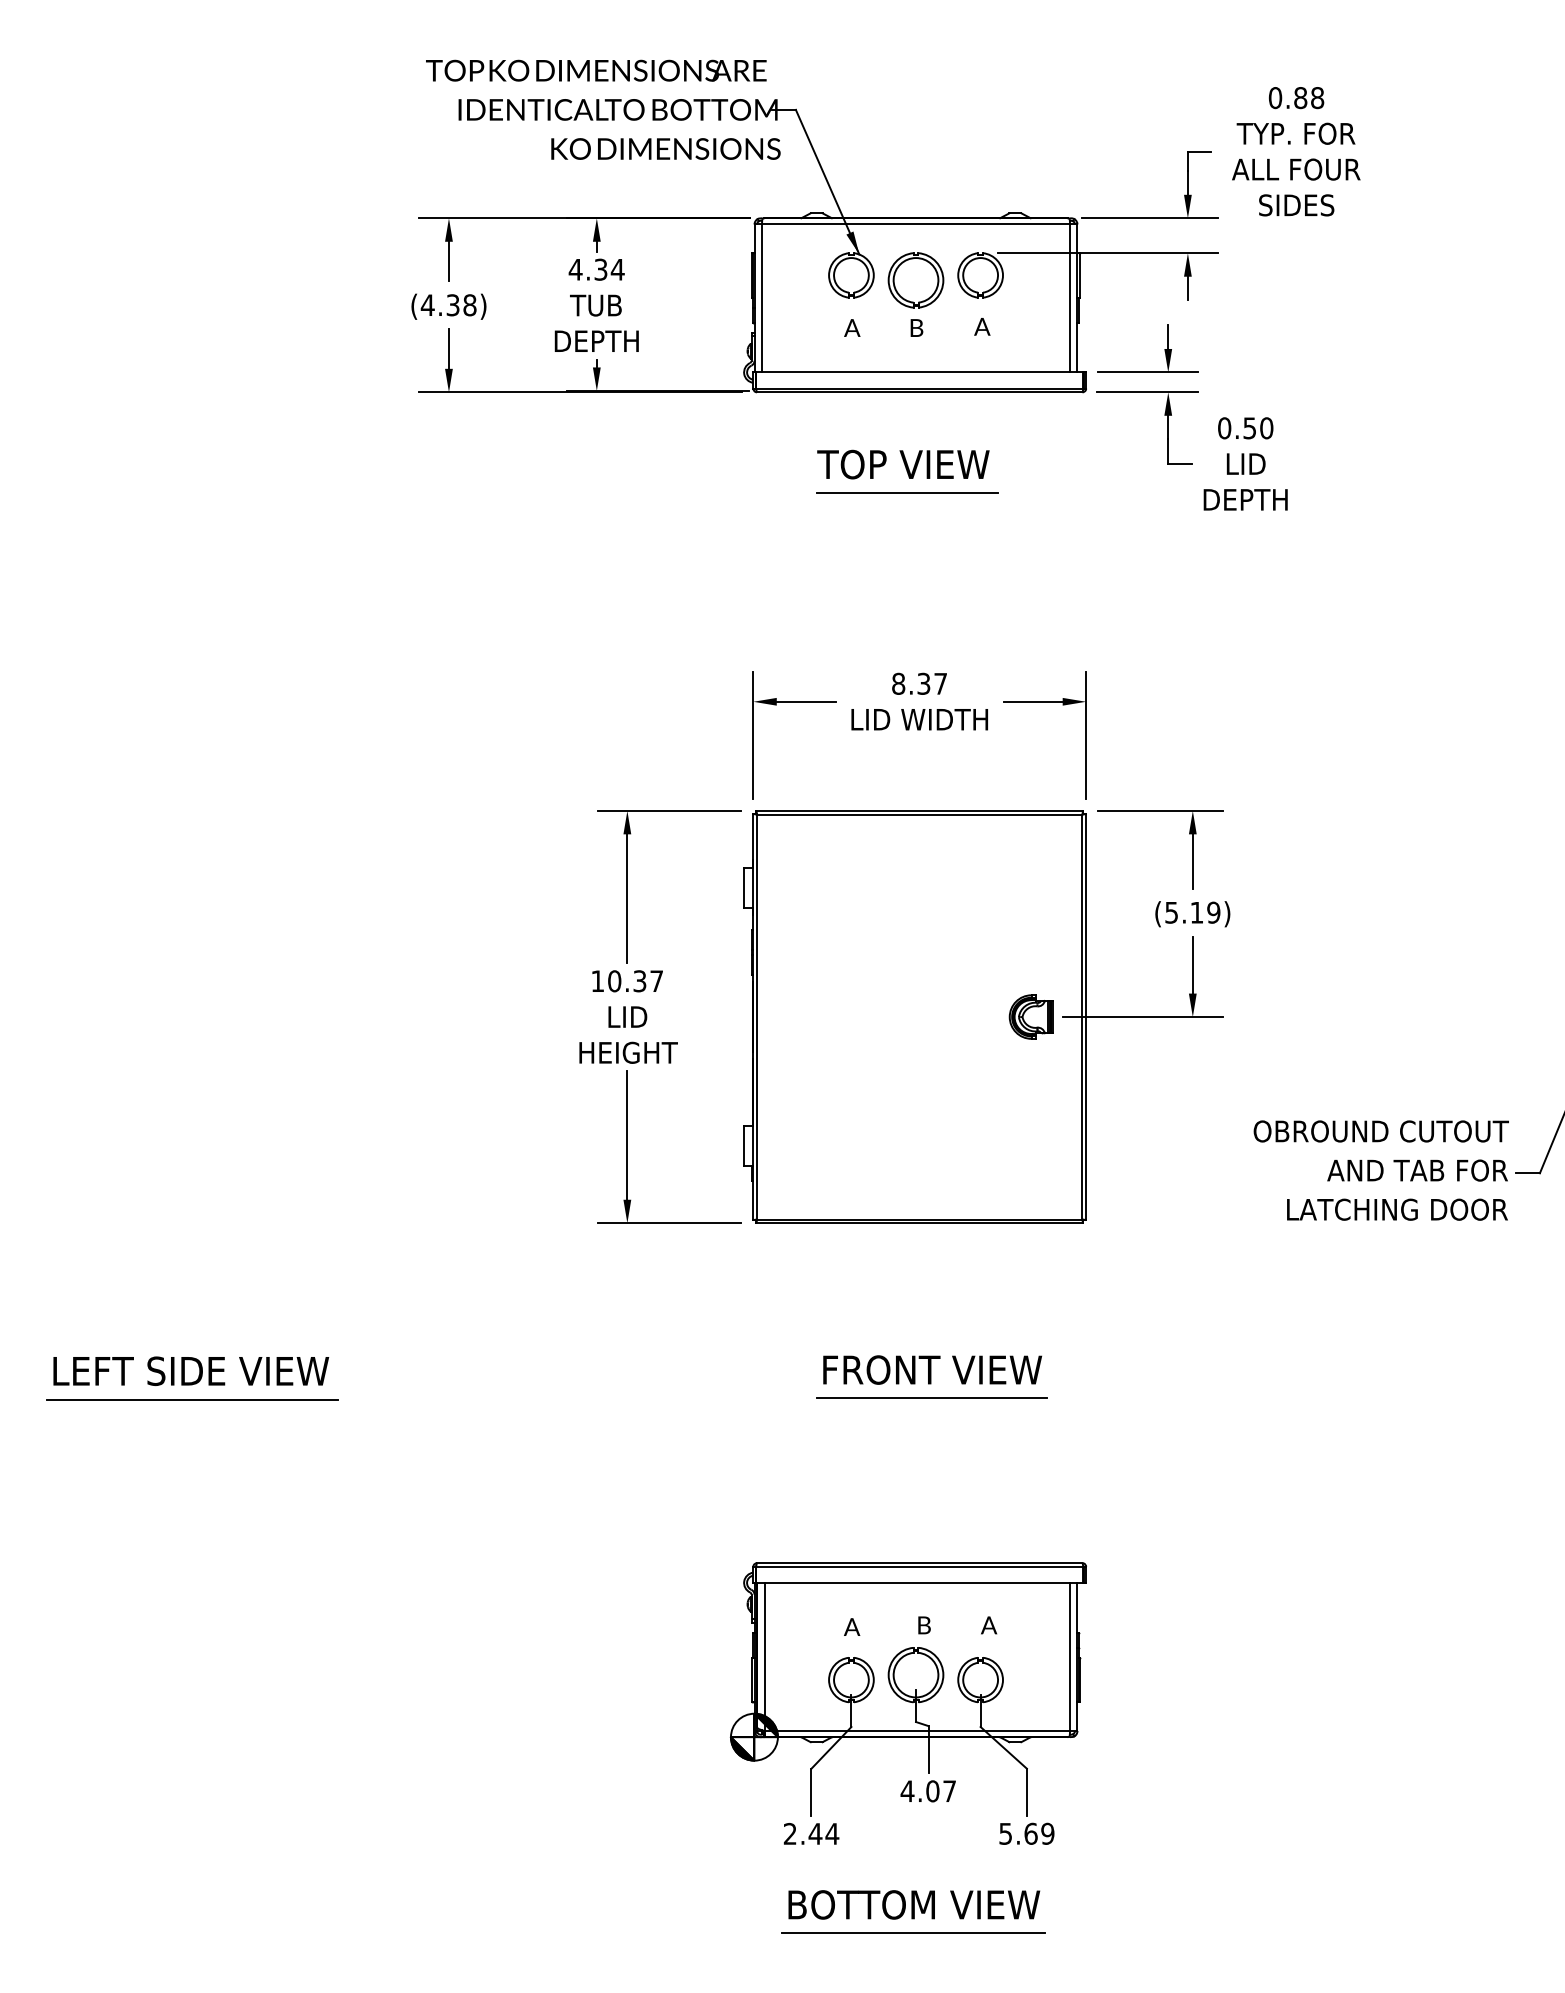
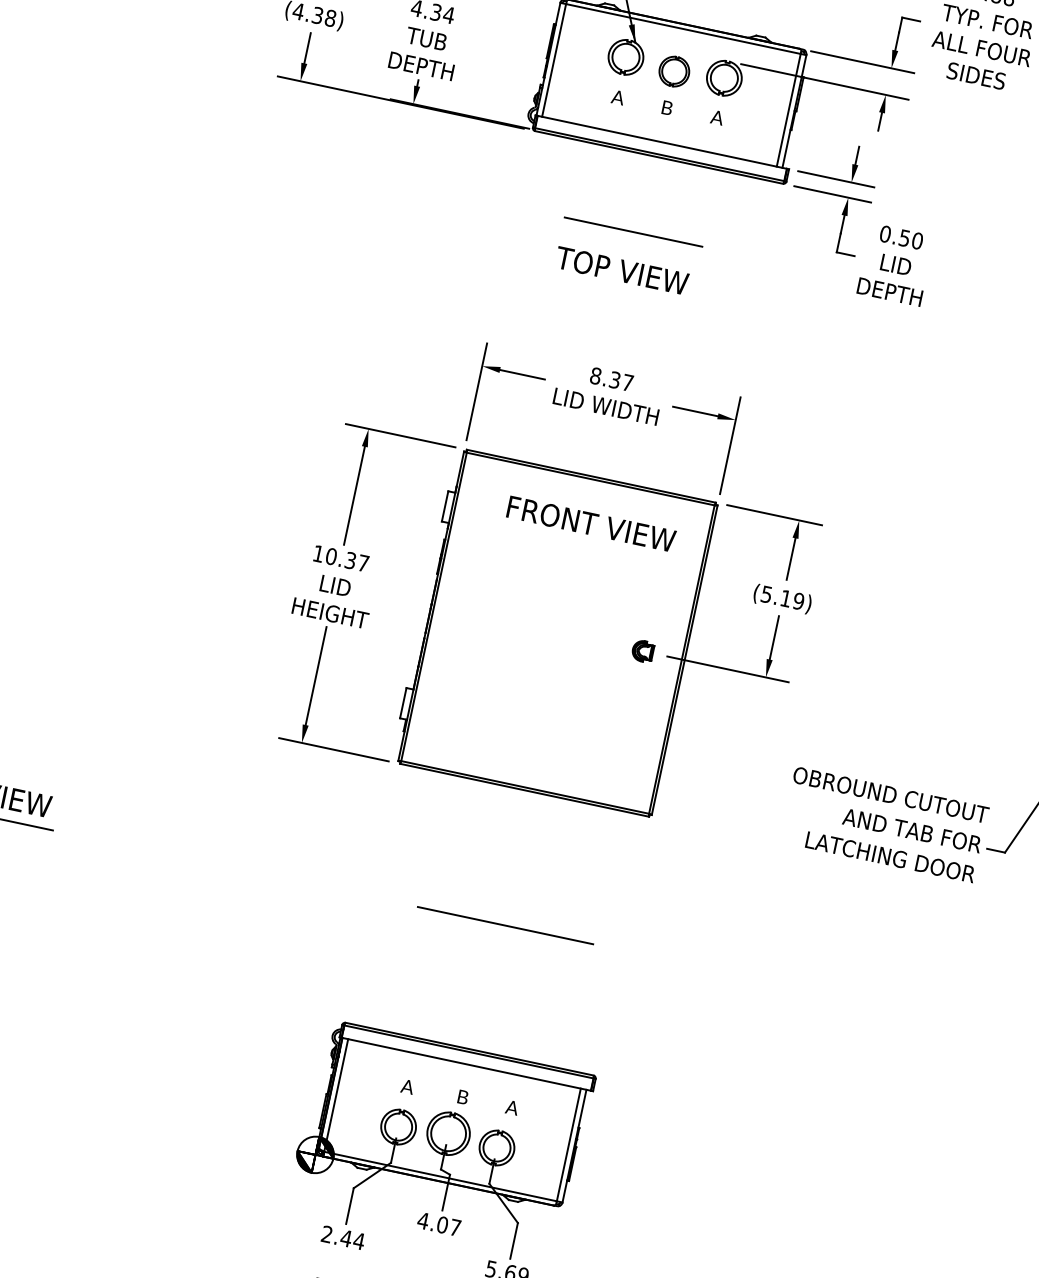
part: (915, 280) -> (673, 71), size x0.7
text: (903, 464) -> (622, 270), moved
part: (1030, 1016) -> (642, 650), size x0.6
text: (932, 1369) -> (591, 523), moved

